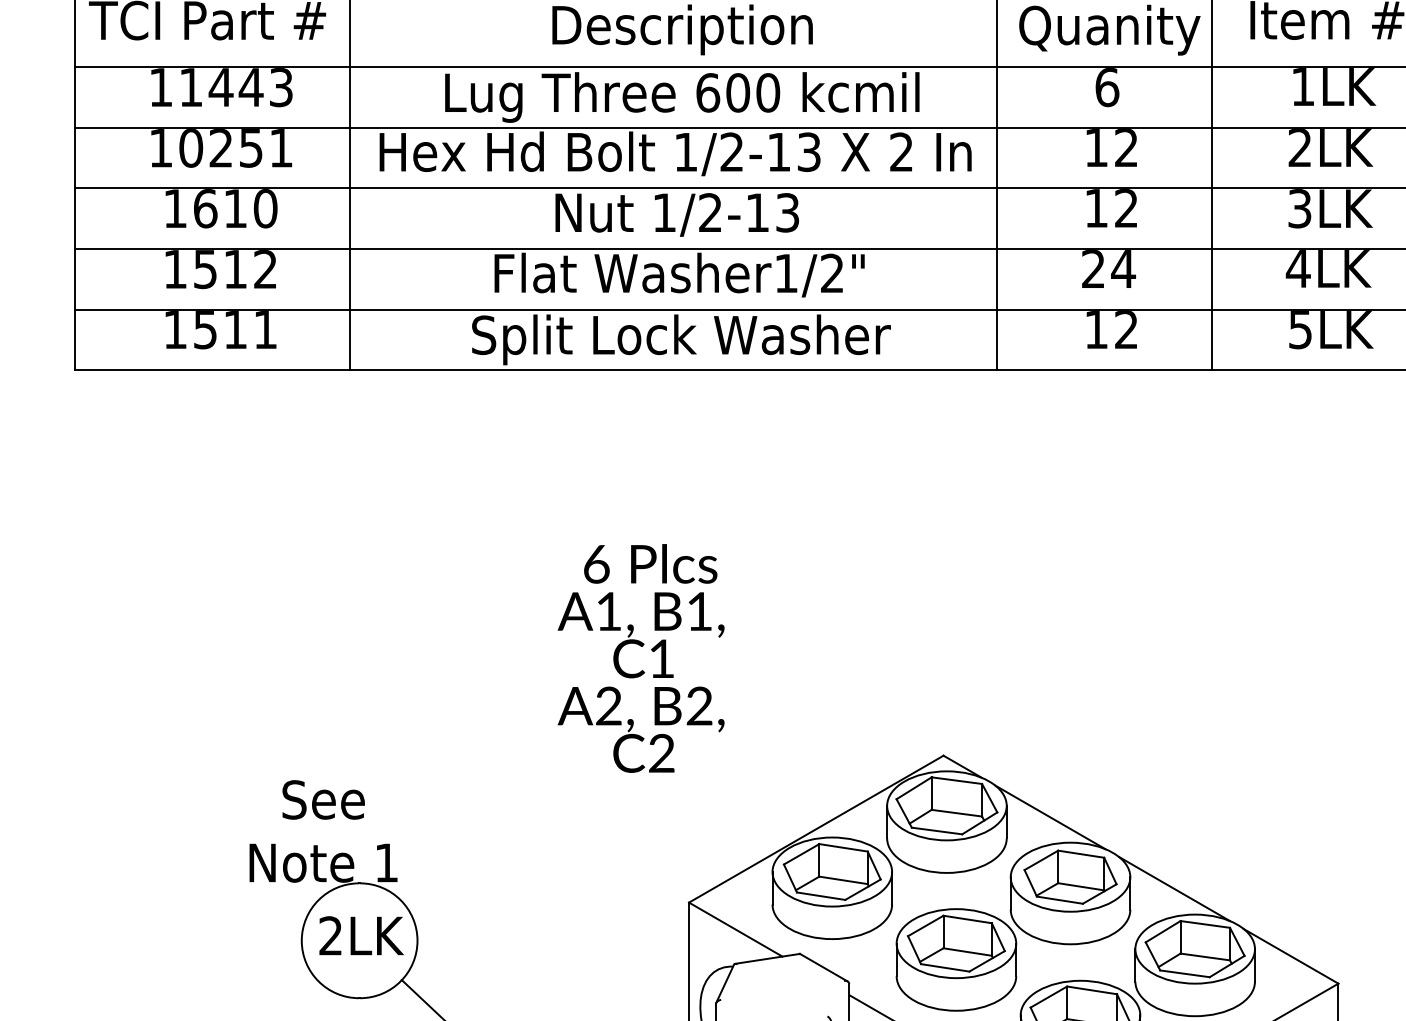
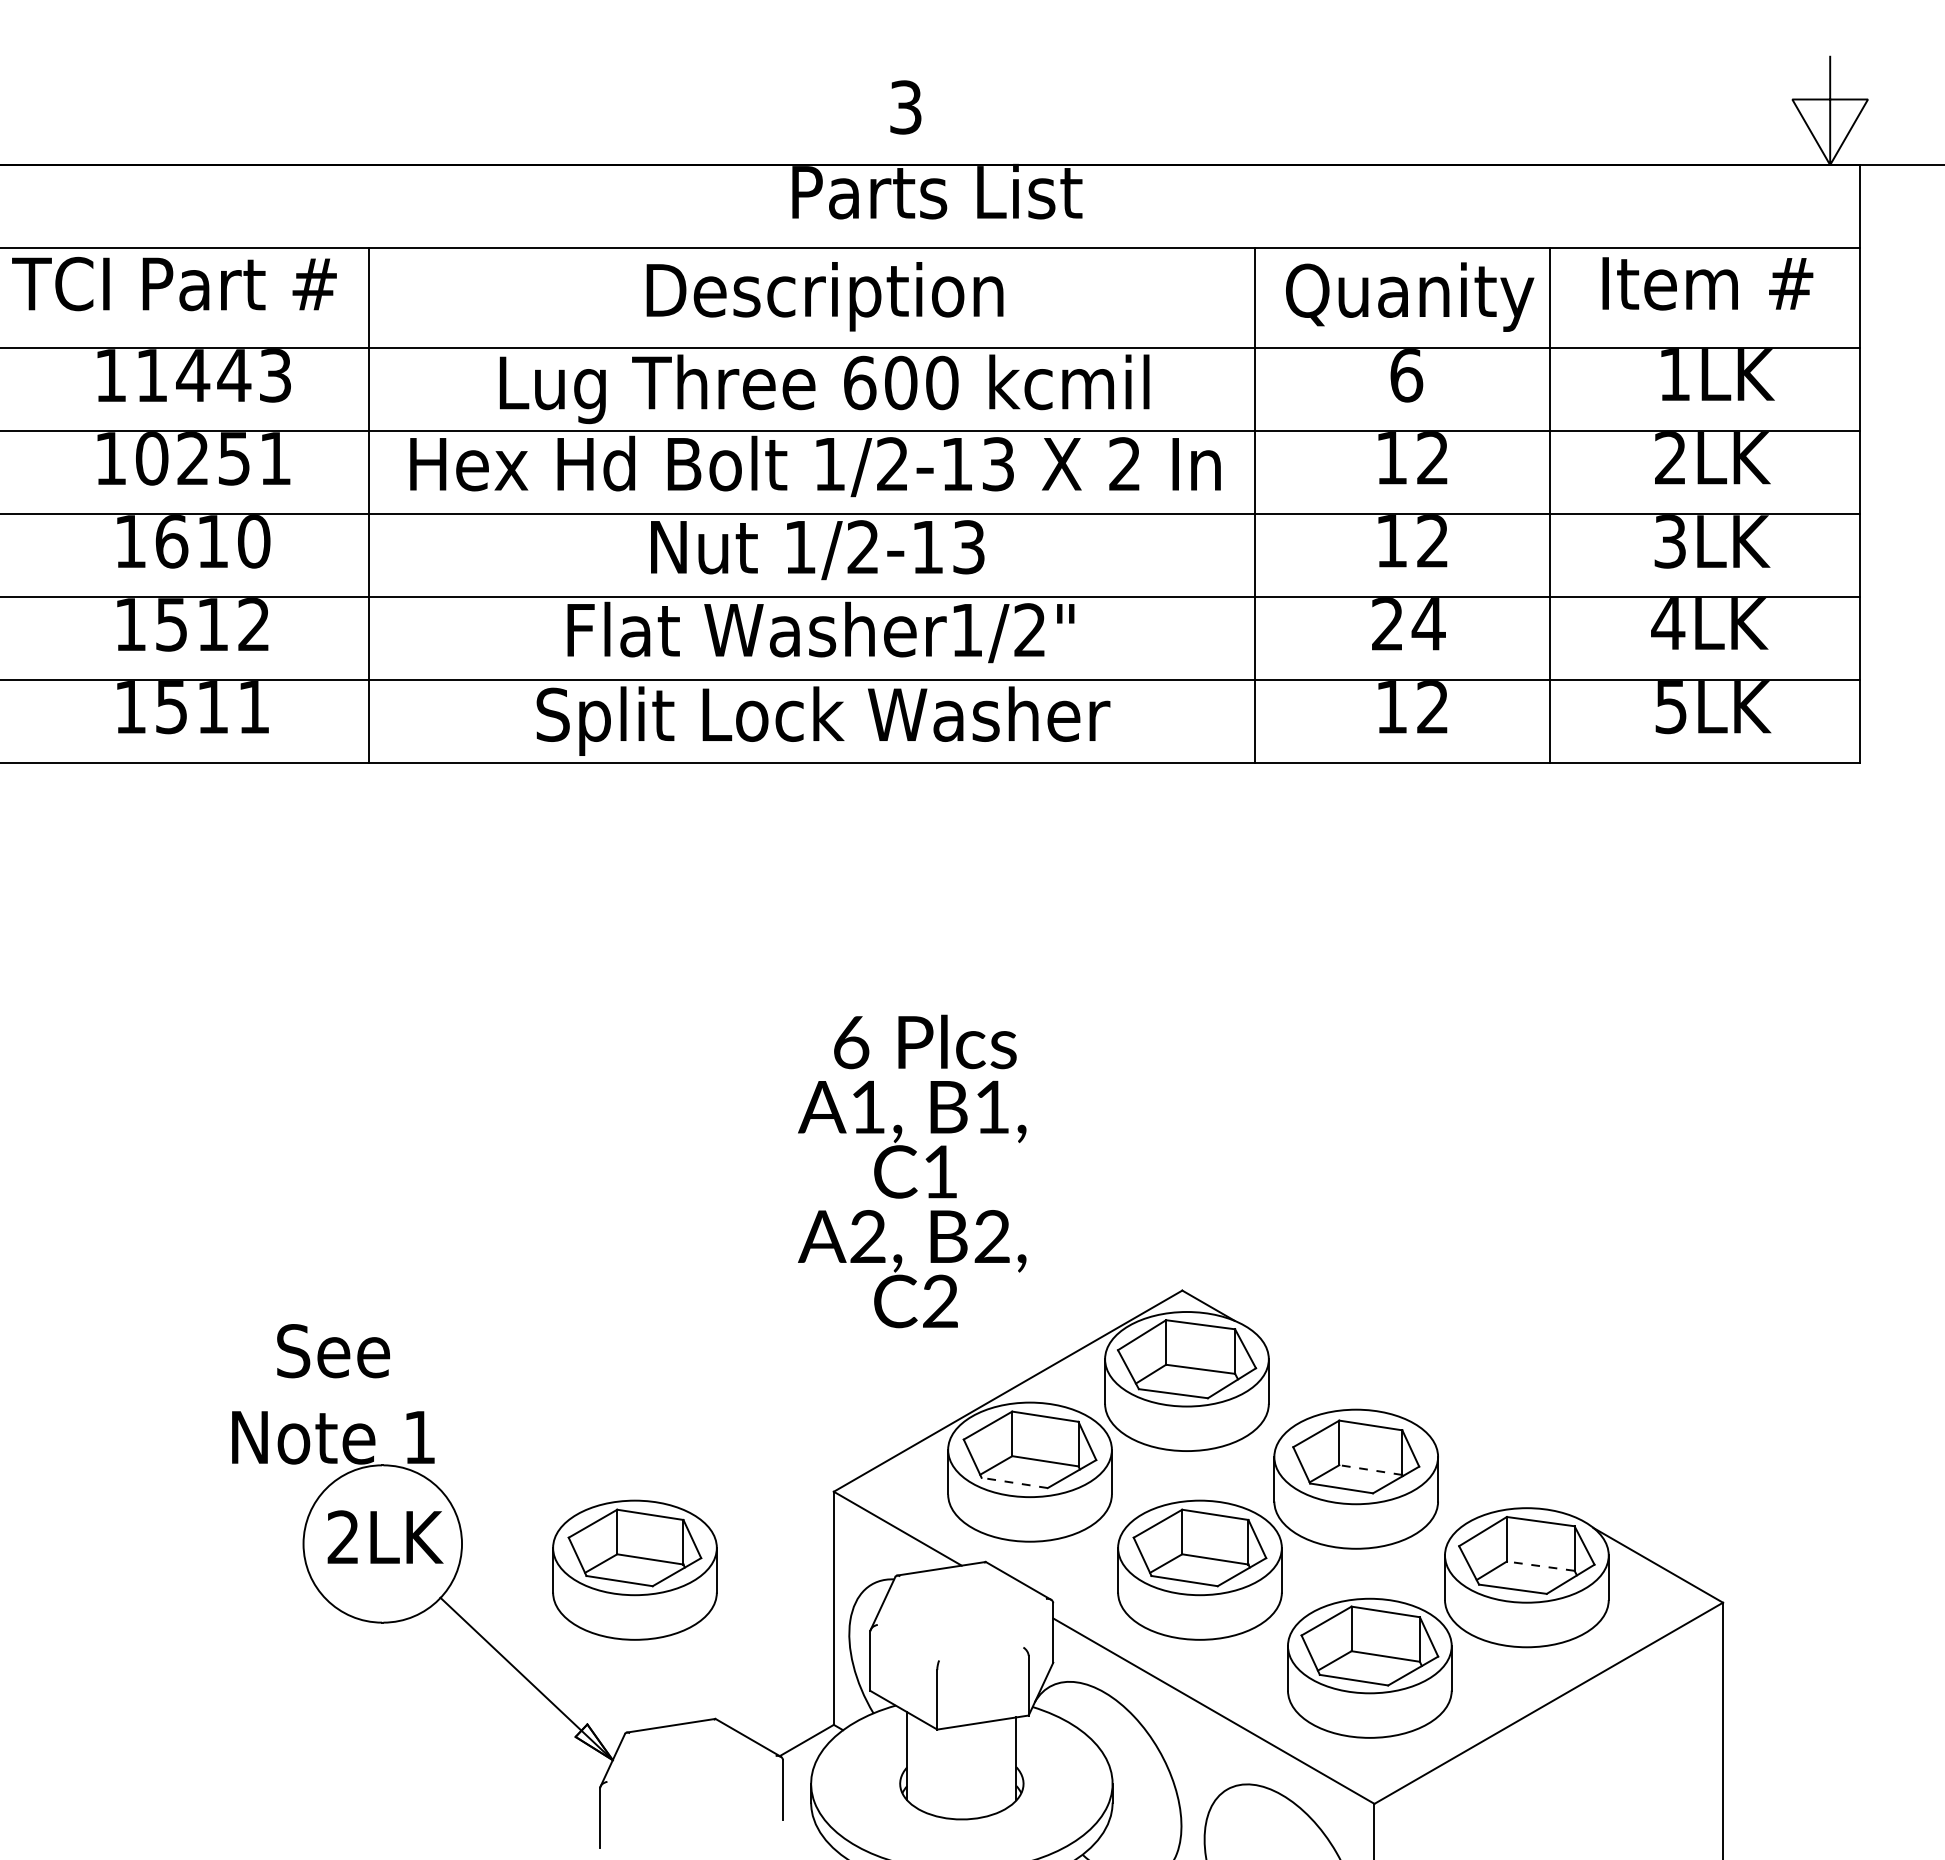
text: (641, 658) -> (912, 1171), moved
line: (1050, 816) -> (1328, 1374), removed
line: (1080, 887) -> (1370, 1470), solid -> dashed
line: (1174, 889) -> (1498, 1473), removed
line: (820, 895) -> (1014, 1482), solid -> dashed
line: (1205, 957) -> (1540, 1566), solid -> dashed
part: (543, 959) -> (634, 1569), added

